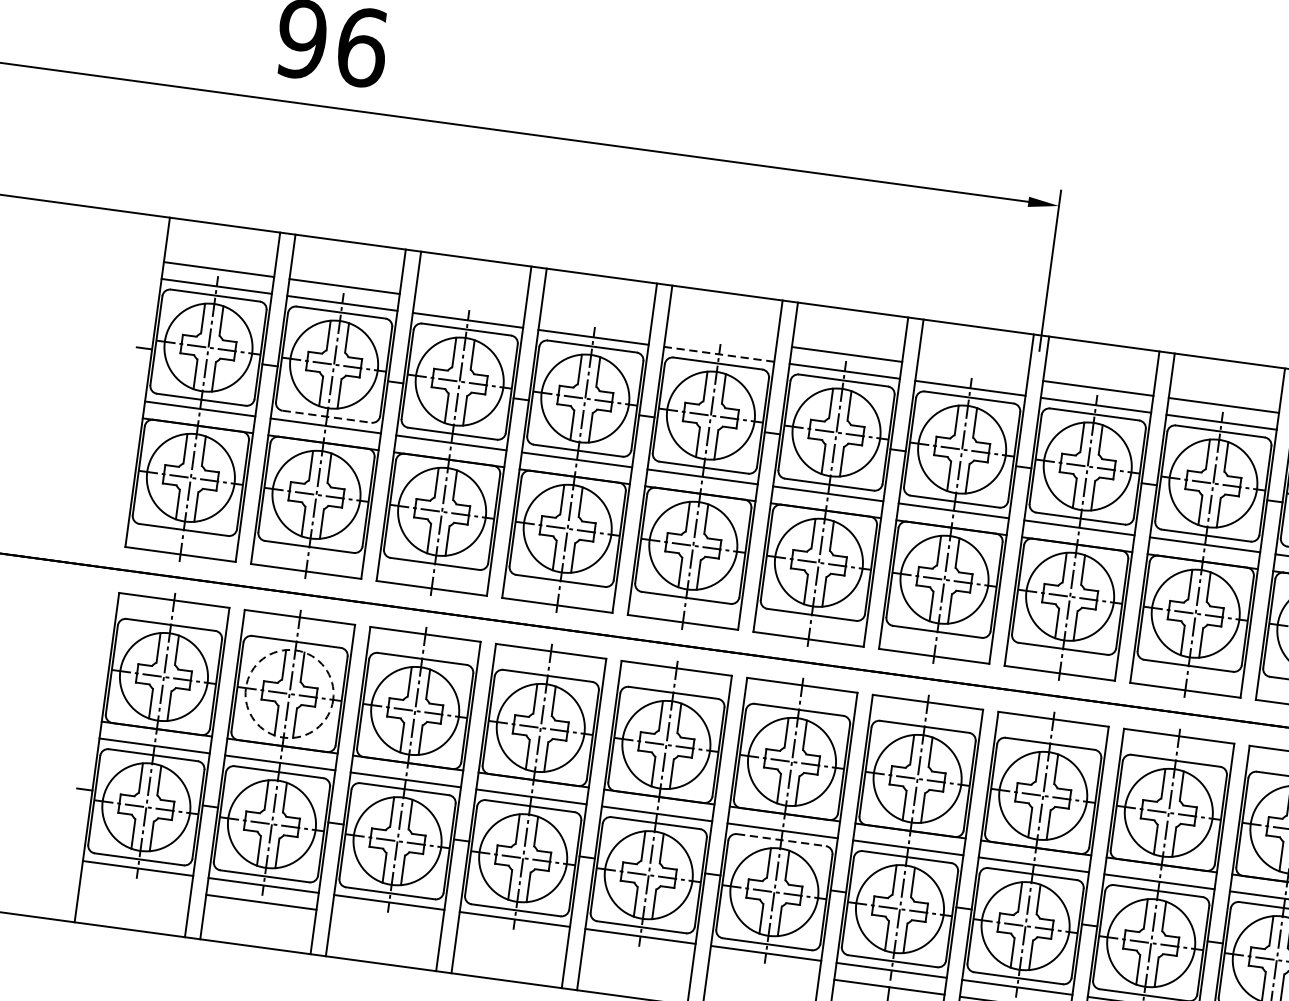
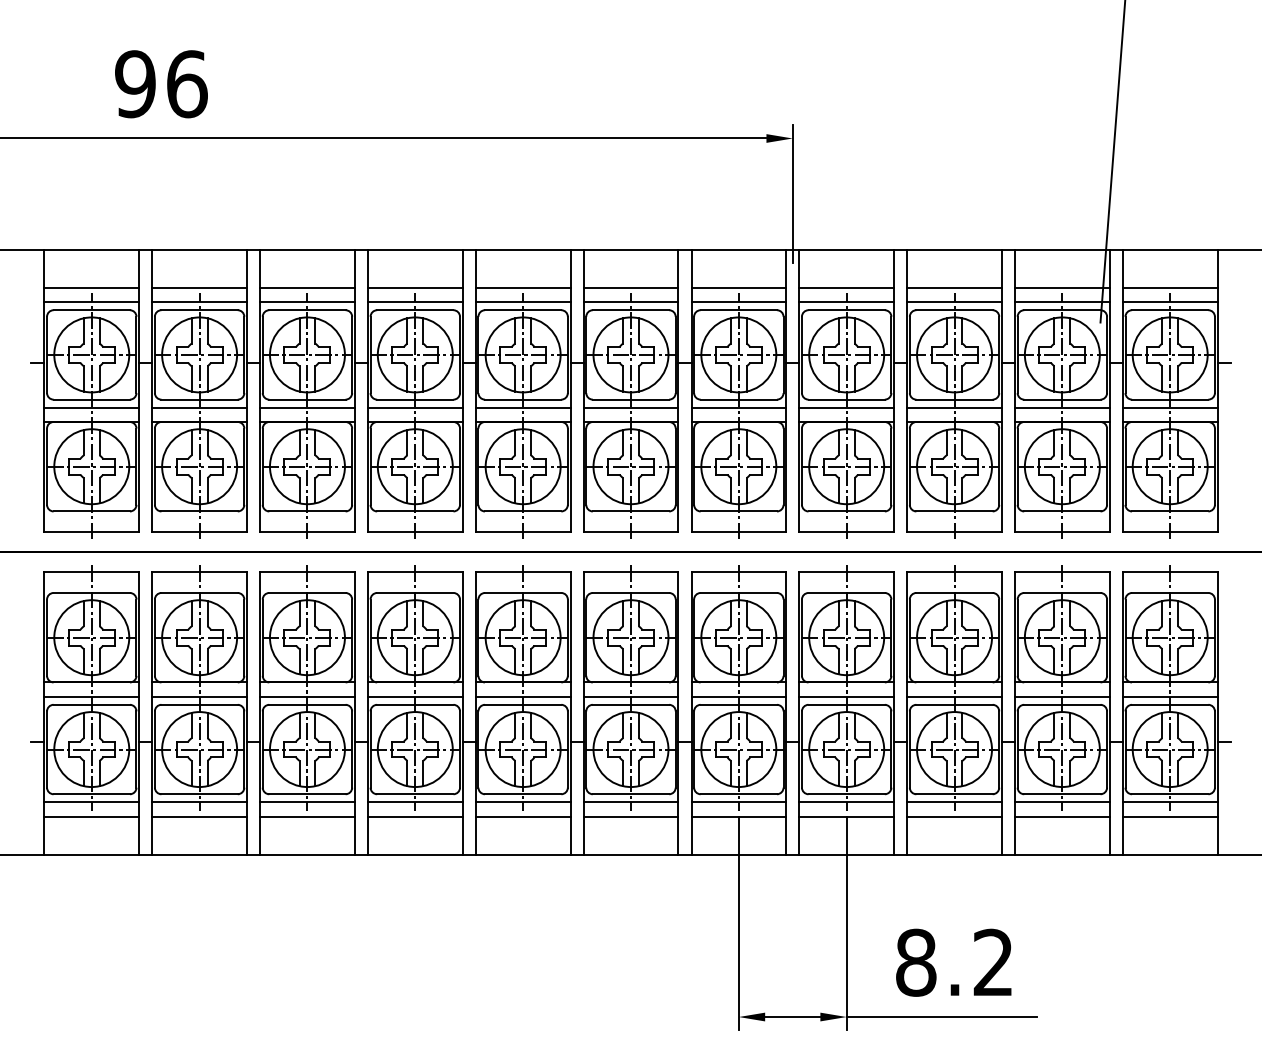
line: (470, 303) -> (307, 287), added
line: (594, 319) -> (414, 287), added
line: (720, 336) -> (522, 287), added
line: (718, 354) -> (522, 302), dashed -> solid
line: (972, 370) -> (738, 287), added
line: (328, 416) -> (200, 399), dashed -> solid
circle: (289, 693) -> (199, 637), dashed -> solid
line: (782, 839) -> (631, 704), dashed -> solid
line: (135, 885) -> (91, 816), added
line: (387, 919) -> (307, 816), added
line: (511, 936) -> (414, 816), added
line: (637, 953) -> (522, 816), added
line: (763, 970) -> (630, 816), added

